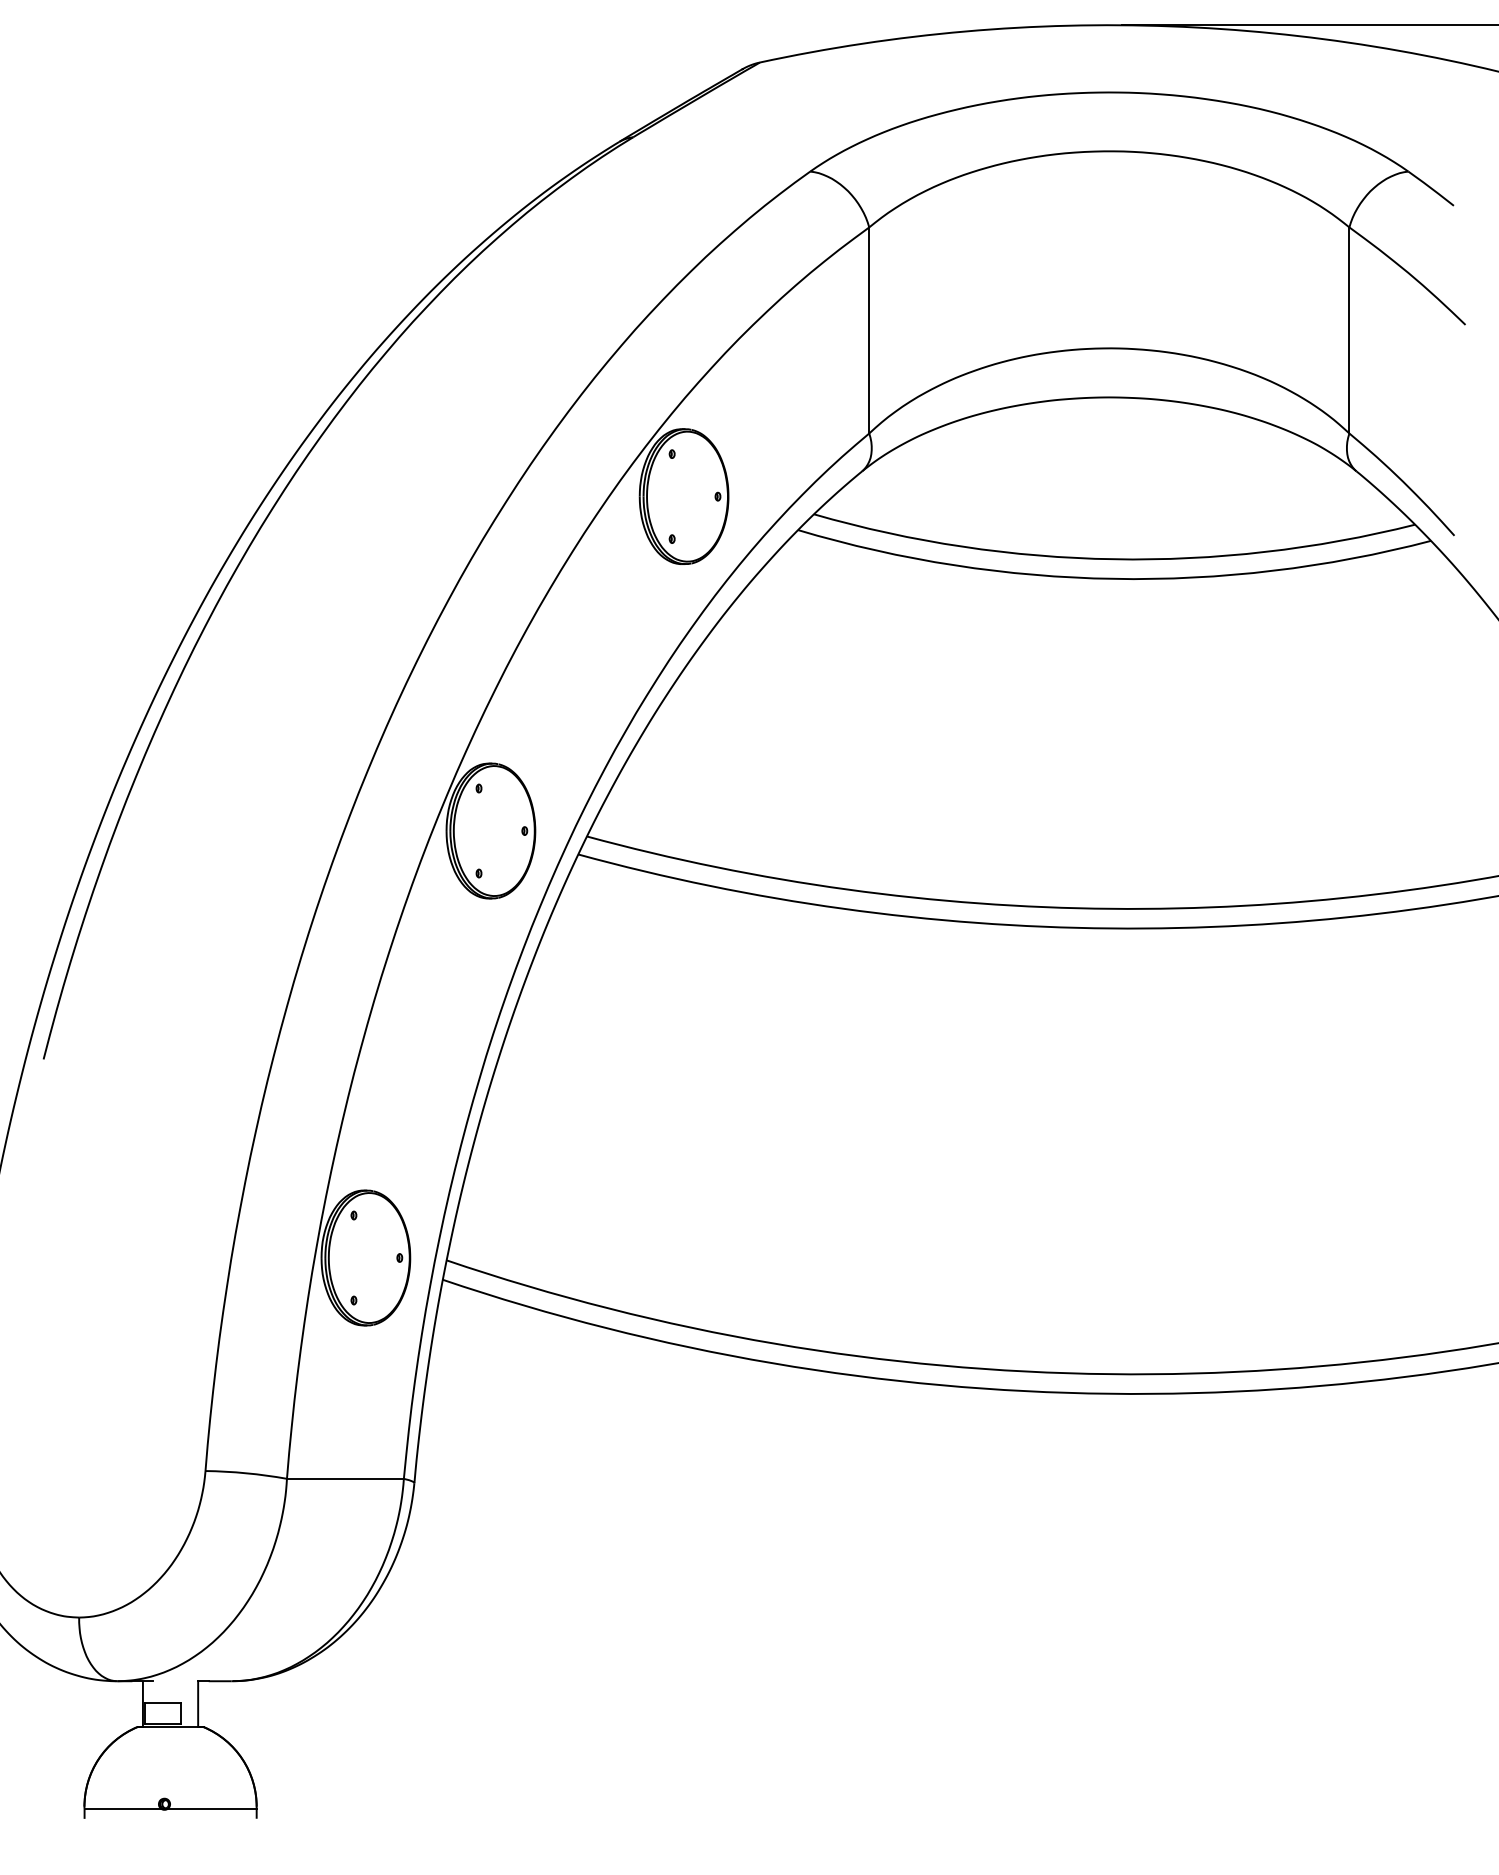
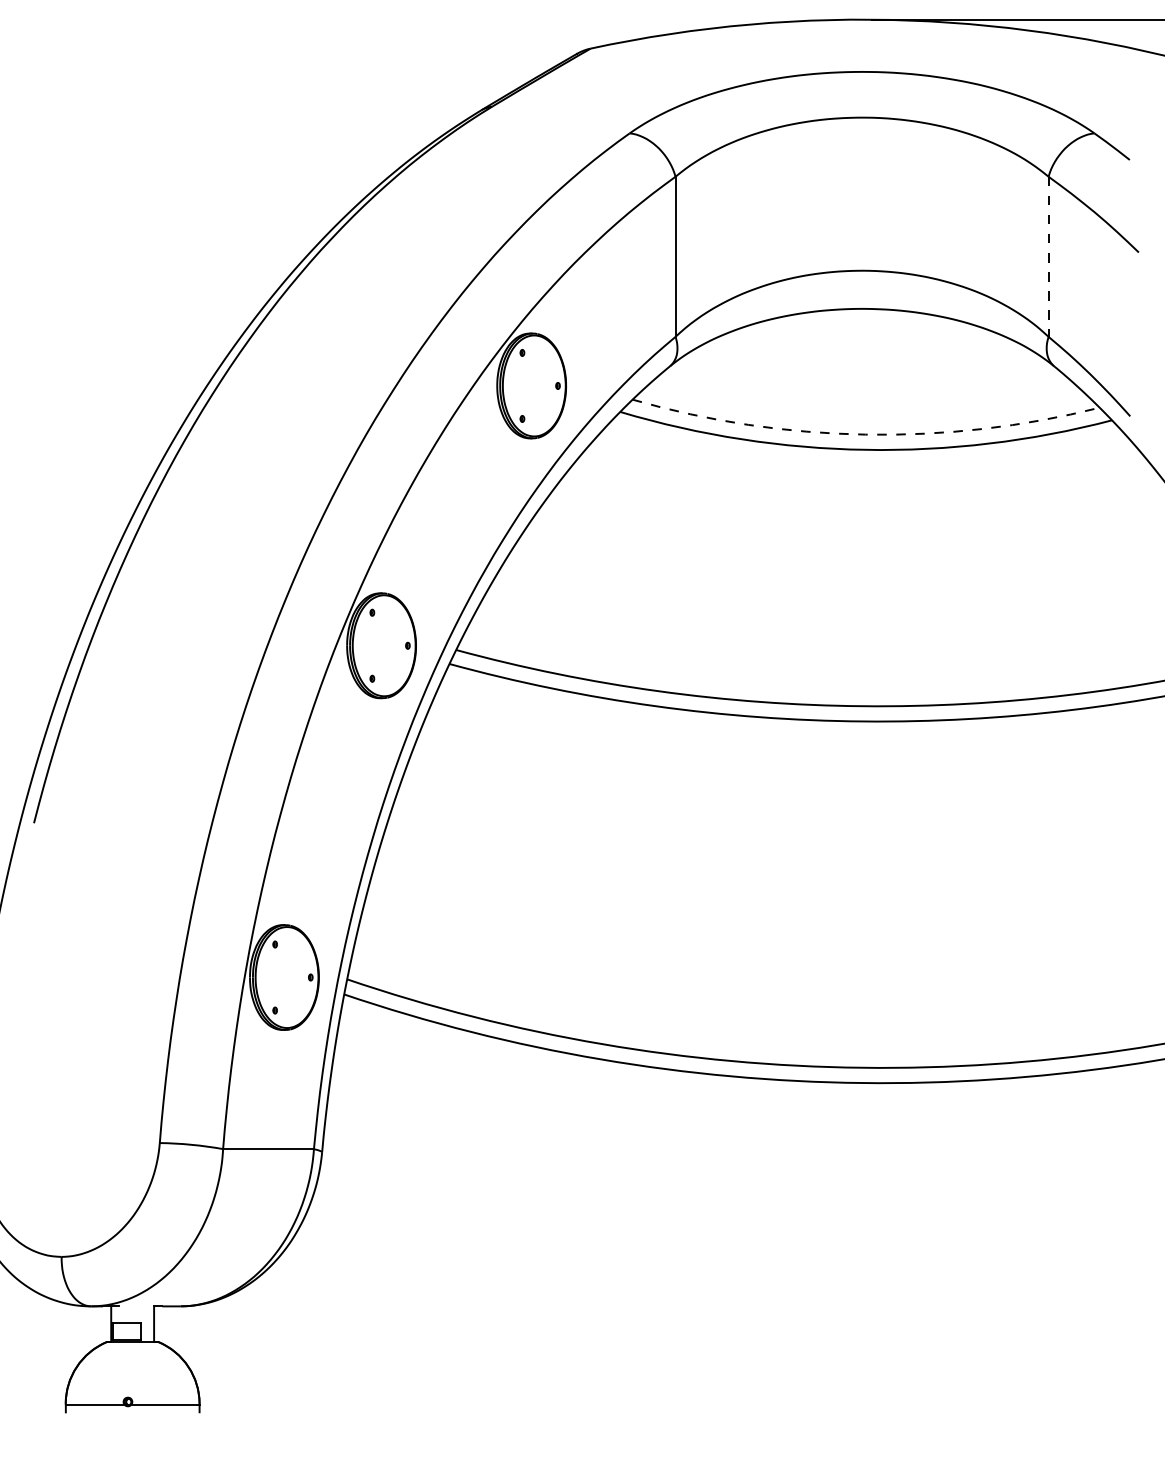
line: (1349, 330) -> (1048, 256), solid -> dashed
arc: (1113, 559) -> (865, 434), solid -> dashed

